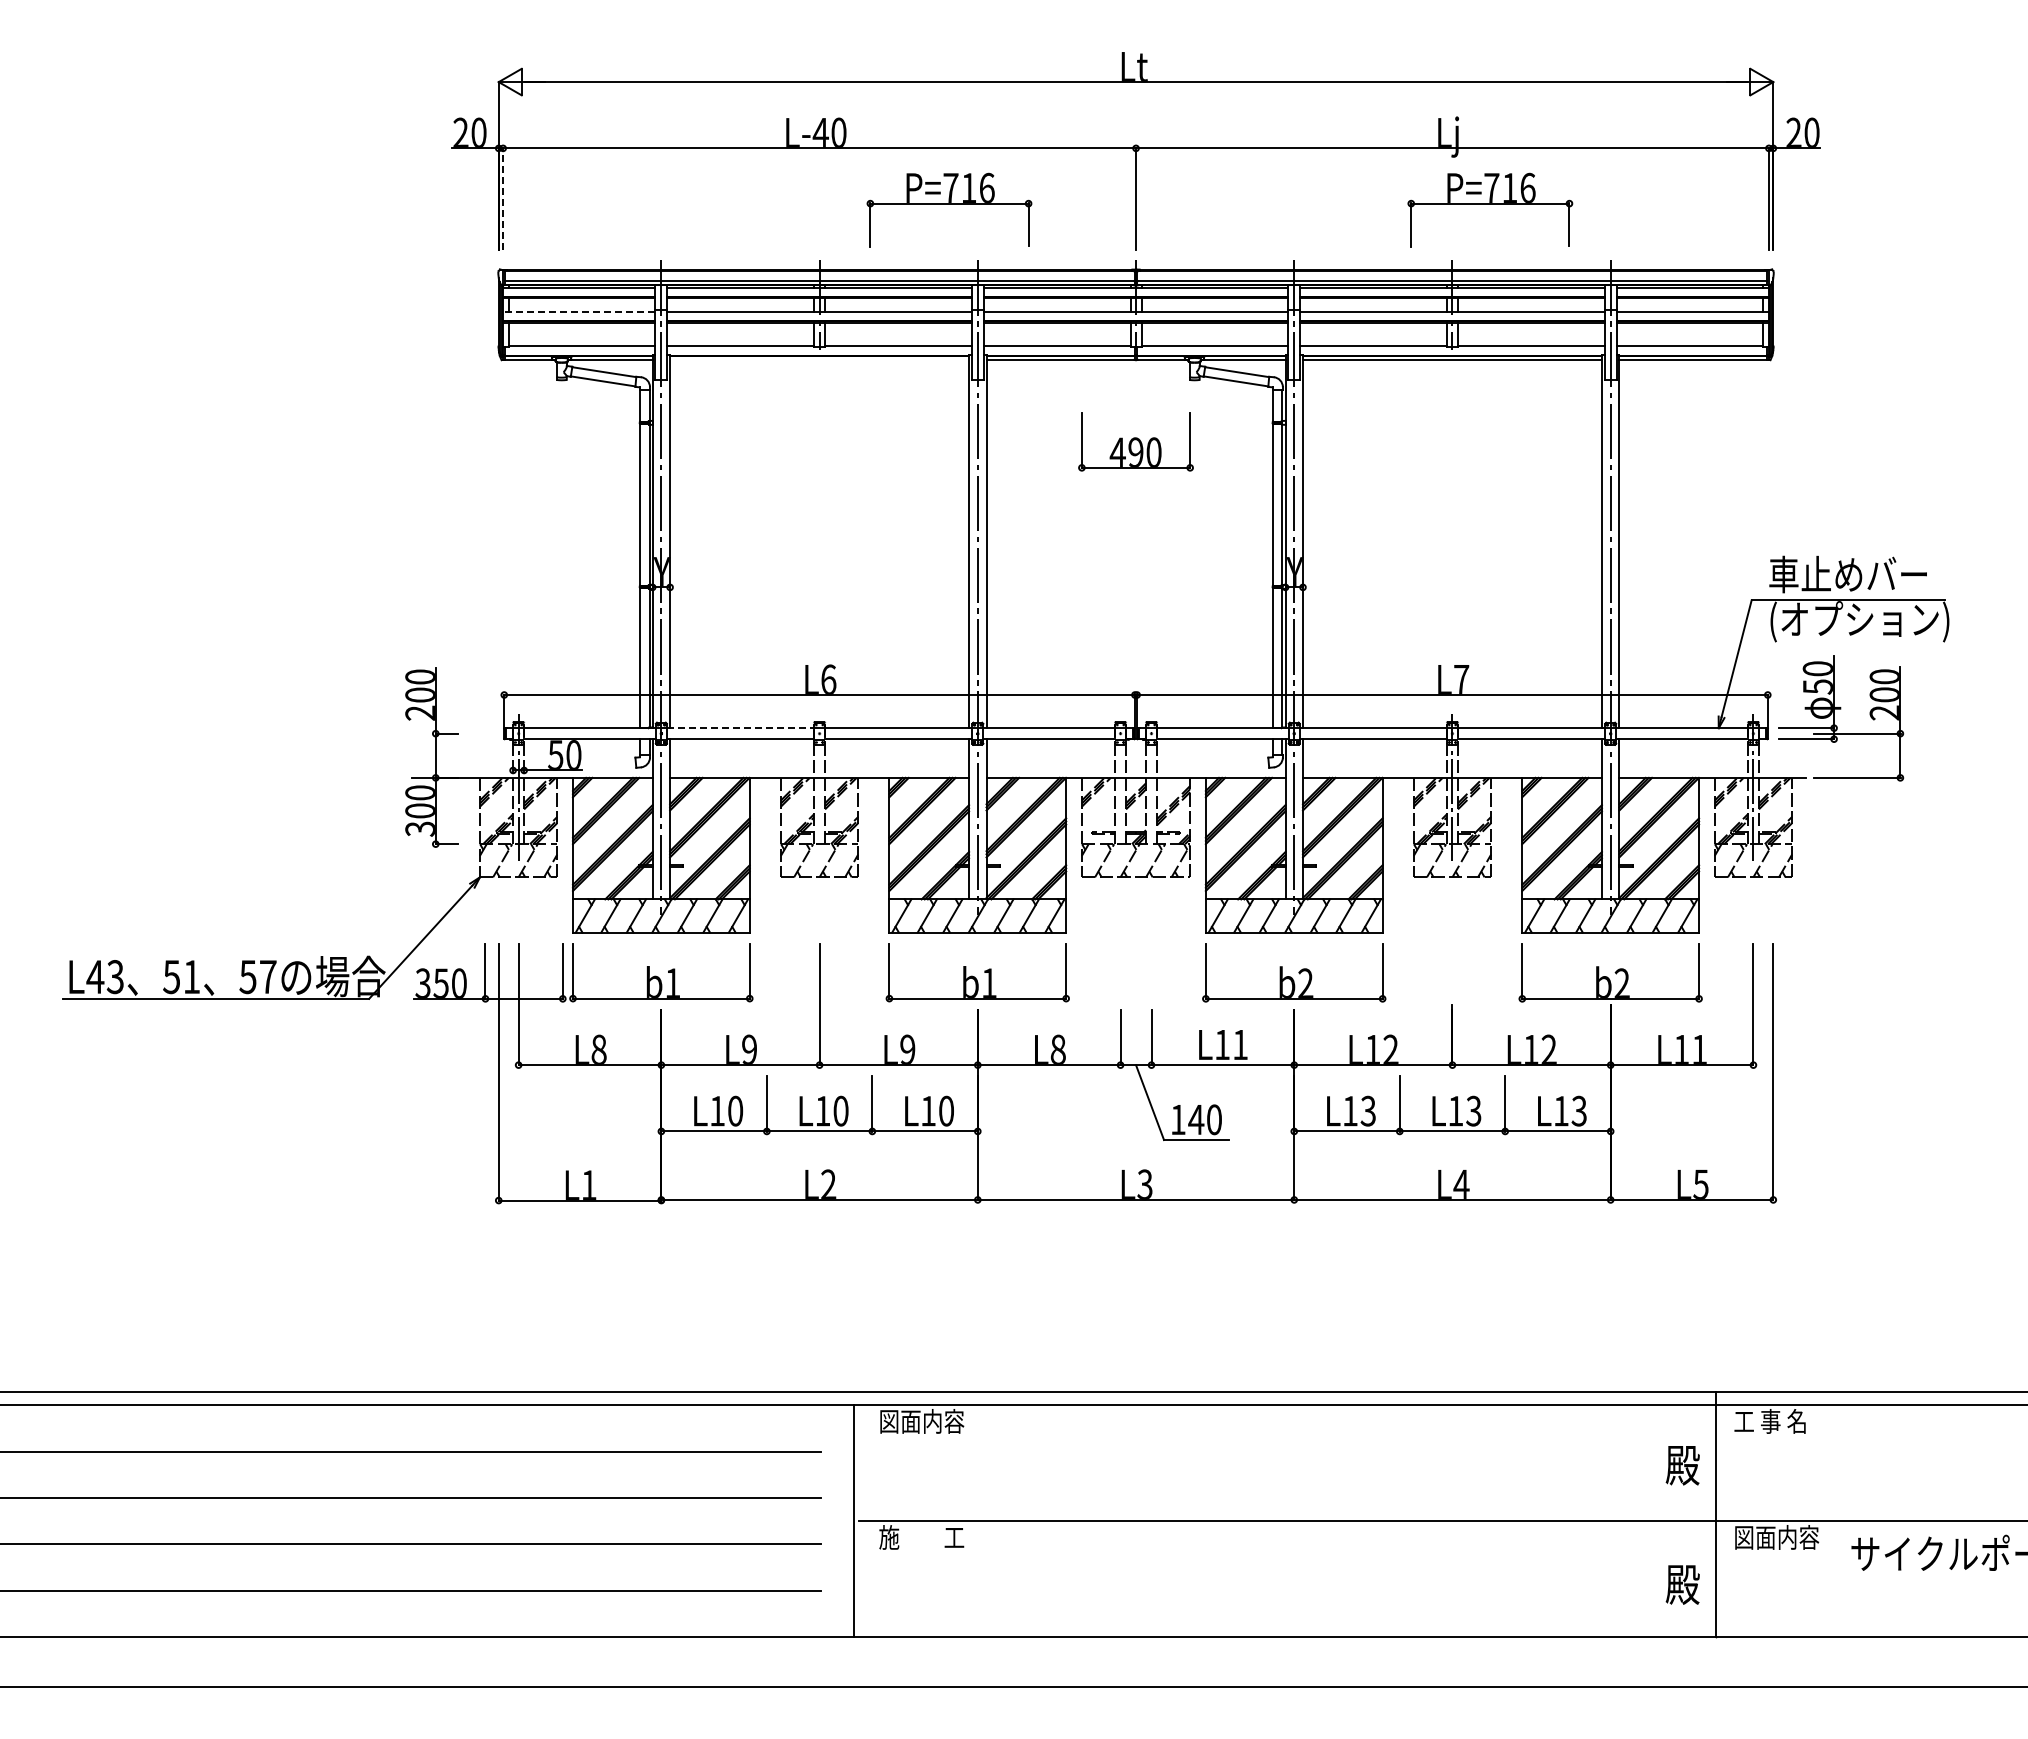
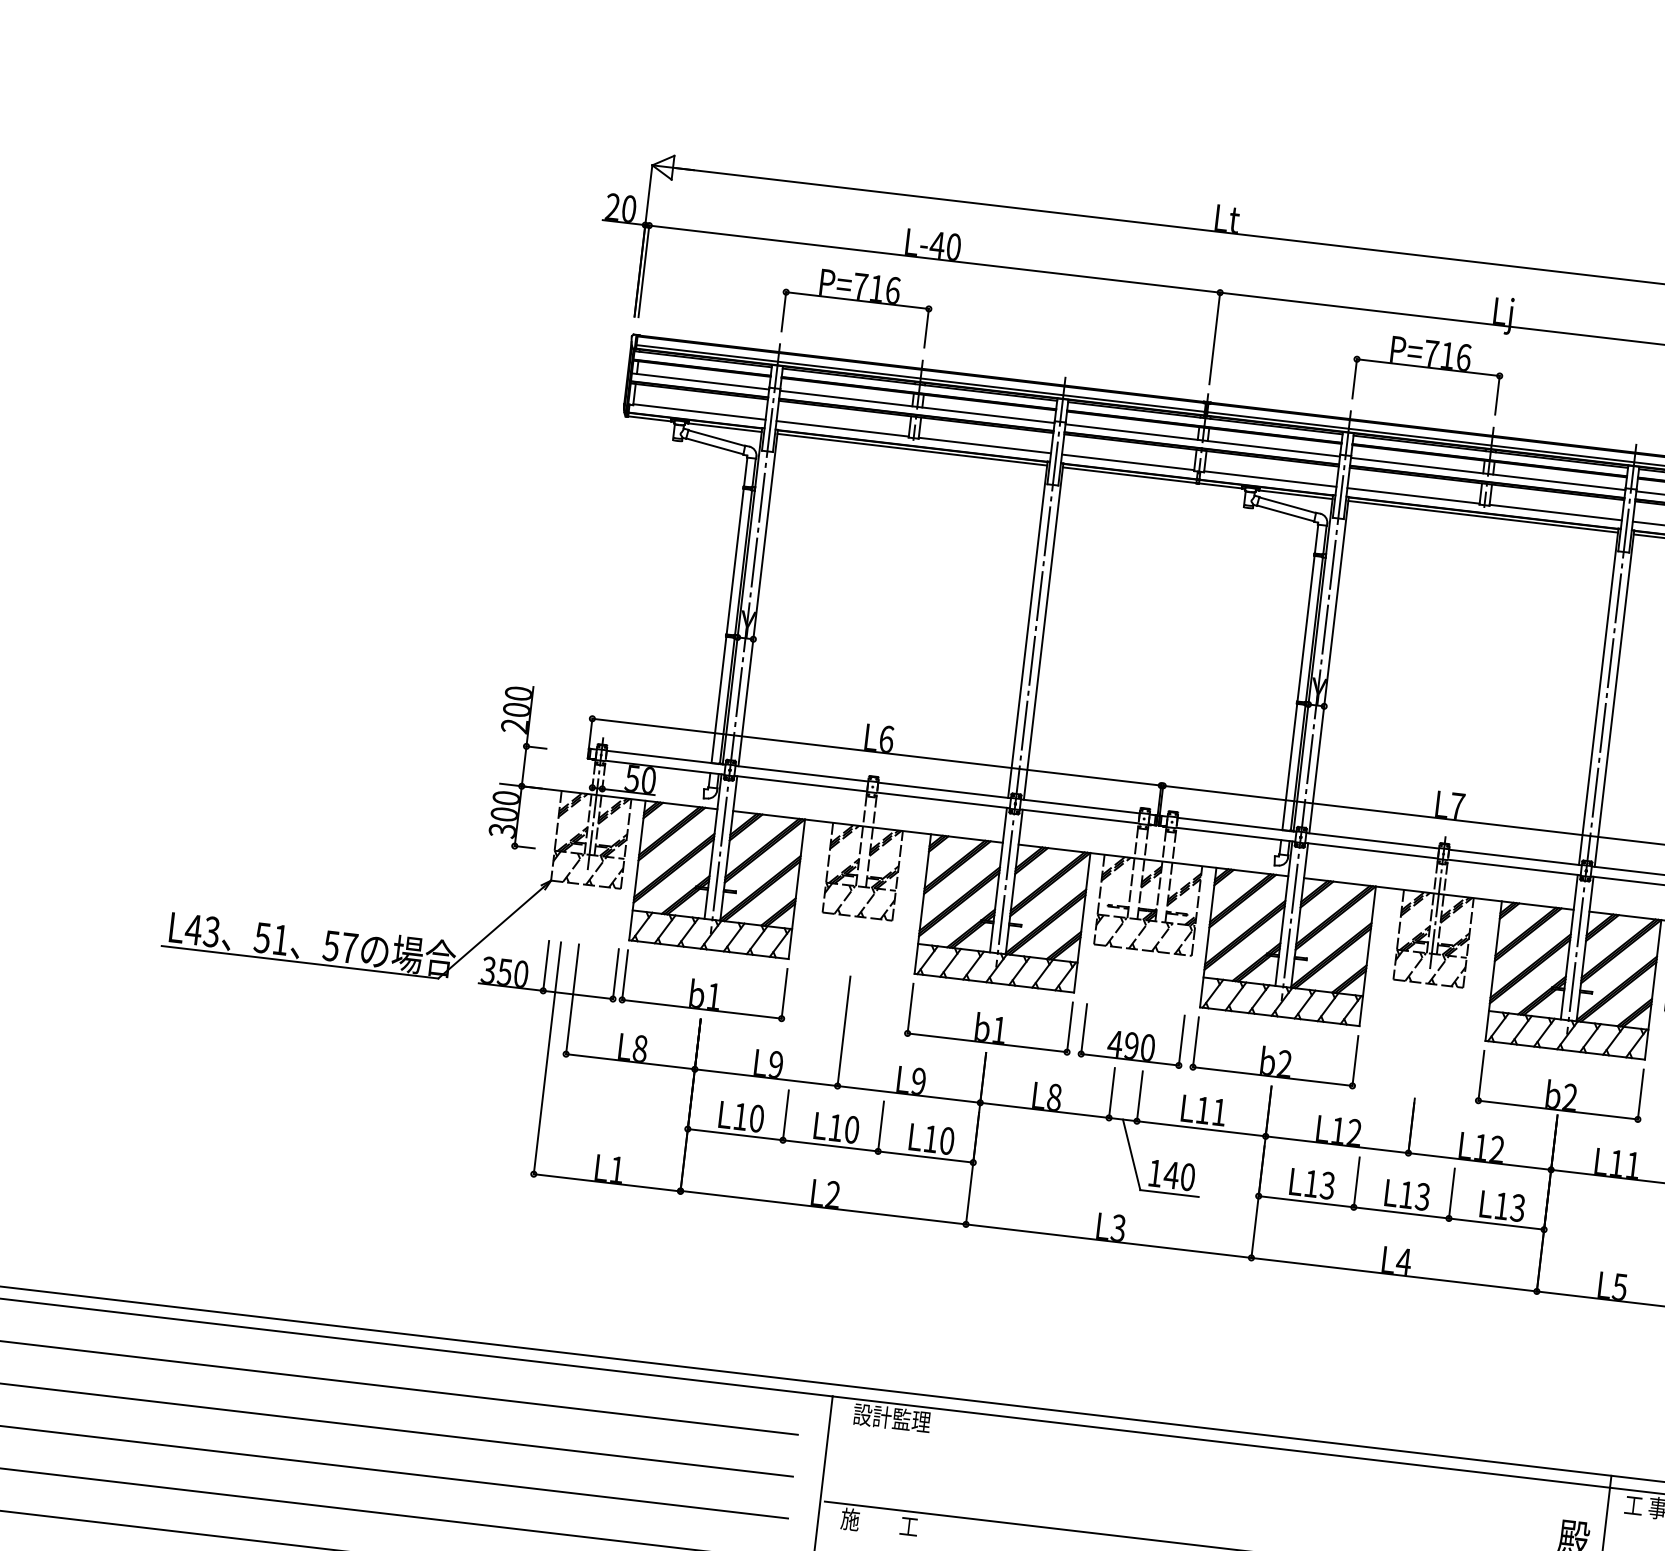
line: (503, 199) -> (644, 271), dashed -> solid
part: (949, 209) -> (856, 305), moved
part: (1490, 209) -> (1427, 372), moved
line: (578, 312) -> (699, 381), dashed -> solid
line: (819, 359) -> (912, 449), added
part: (1135, 441) -> (1132, 1035), moved
line: (740, 728) -> (801, 774), dashed -> solid
text: (921, 1421) -> (891, 1418), 図面内容 -> 設計監理

